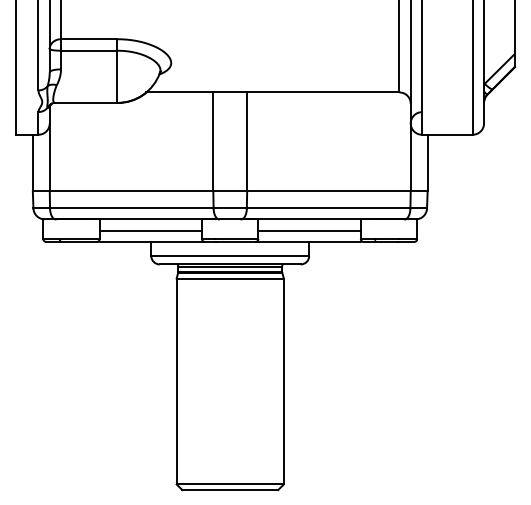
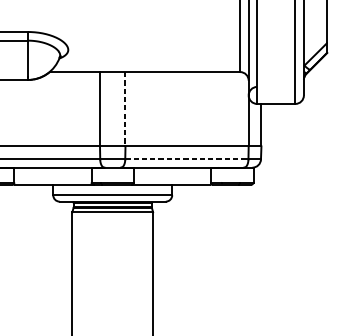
line: (247, 142) -> (125, 109), solid -> dashed
line: (328, 208) -> (186, 159), solid -> dashed
line: (150, 230) -> (52, 176), removed
line: (309, 230) -> (172, 176), removed

